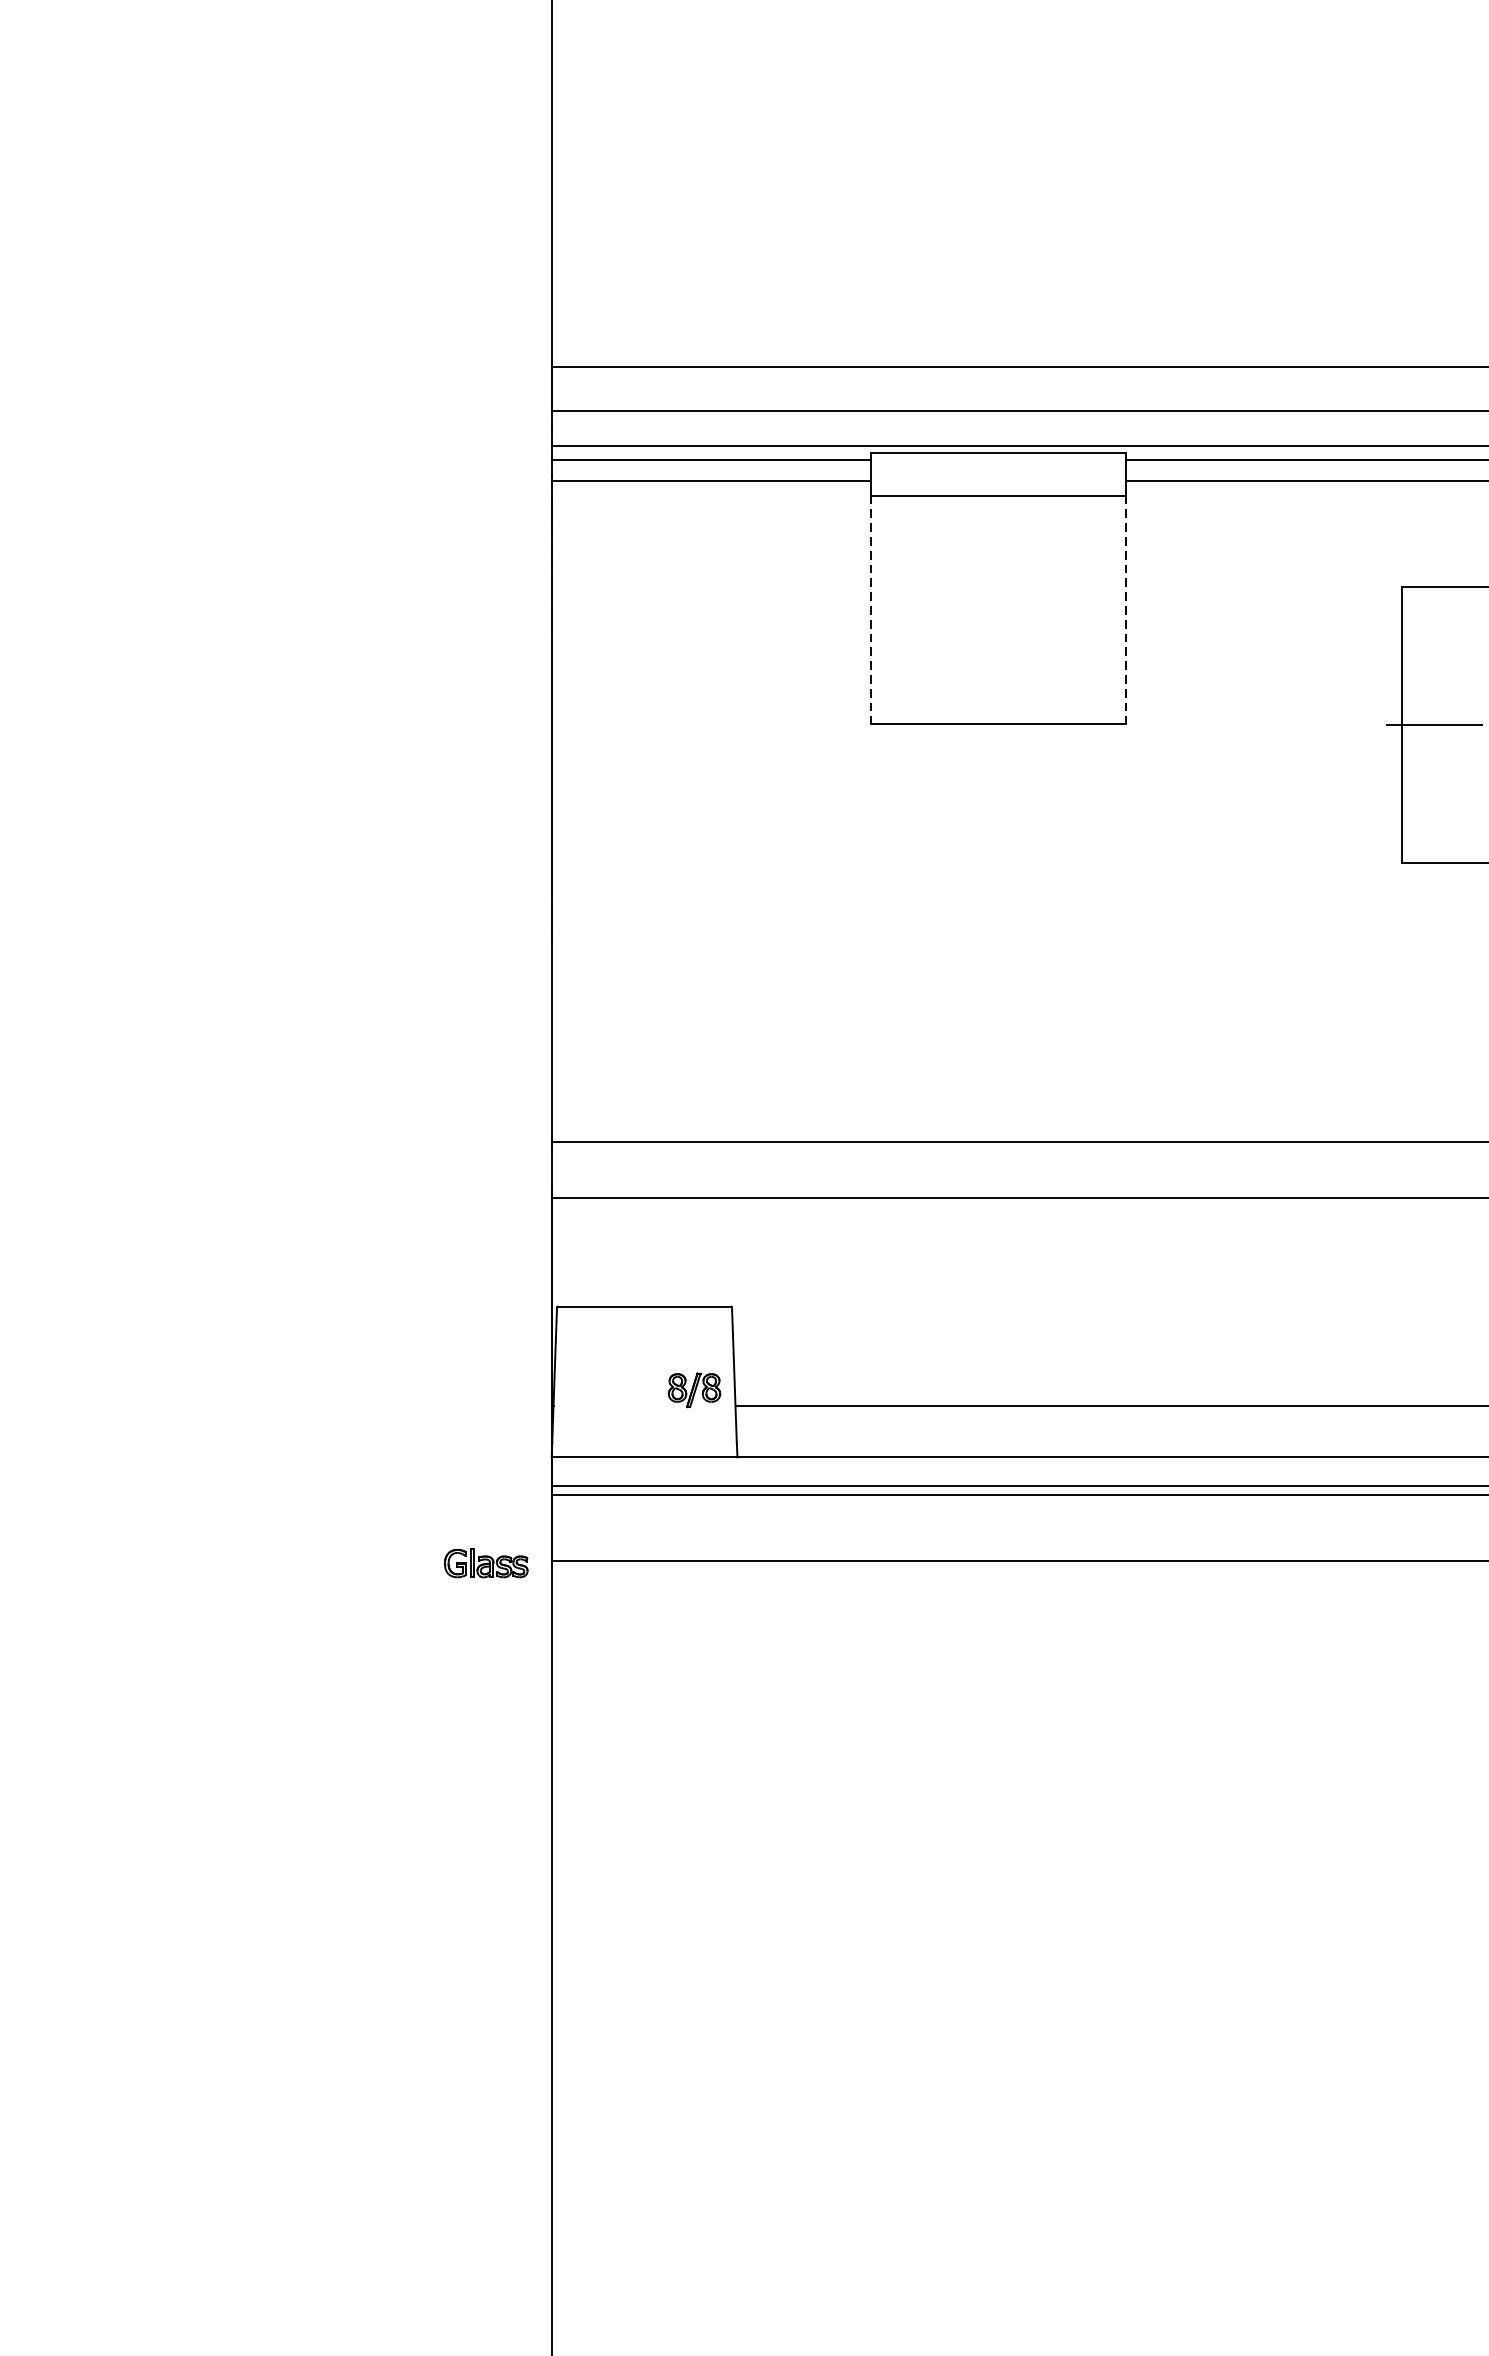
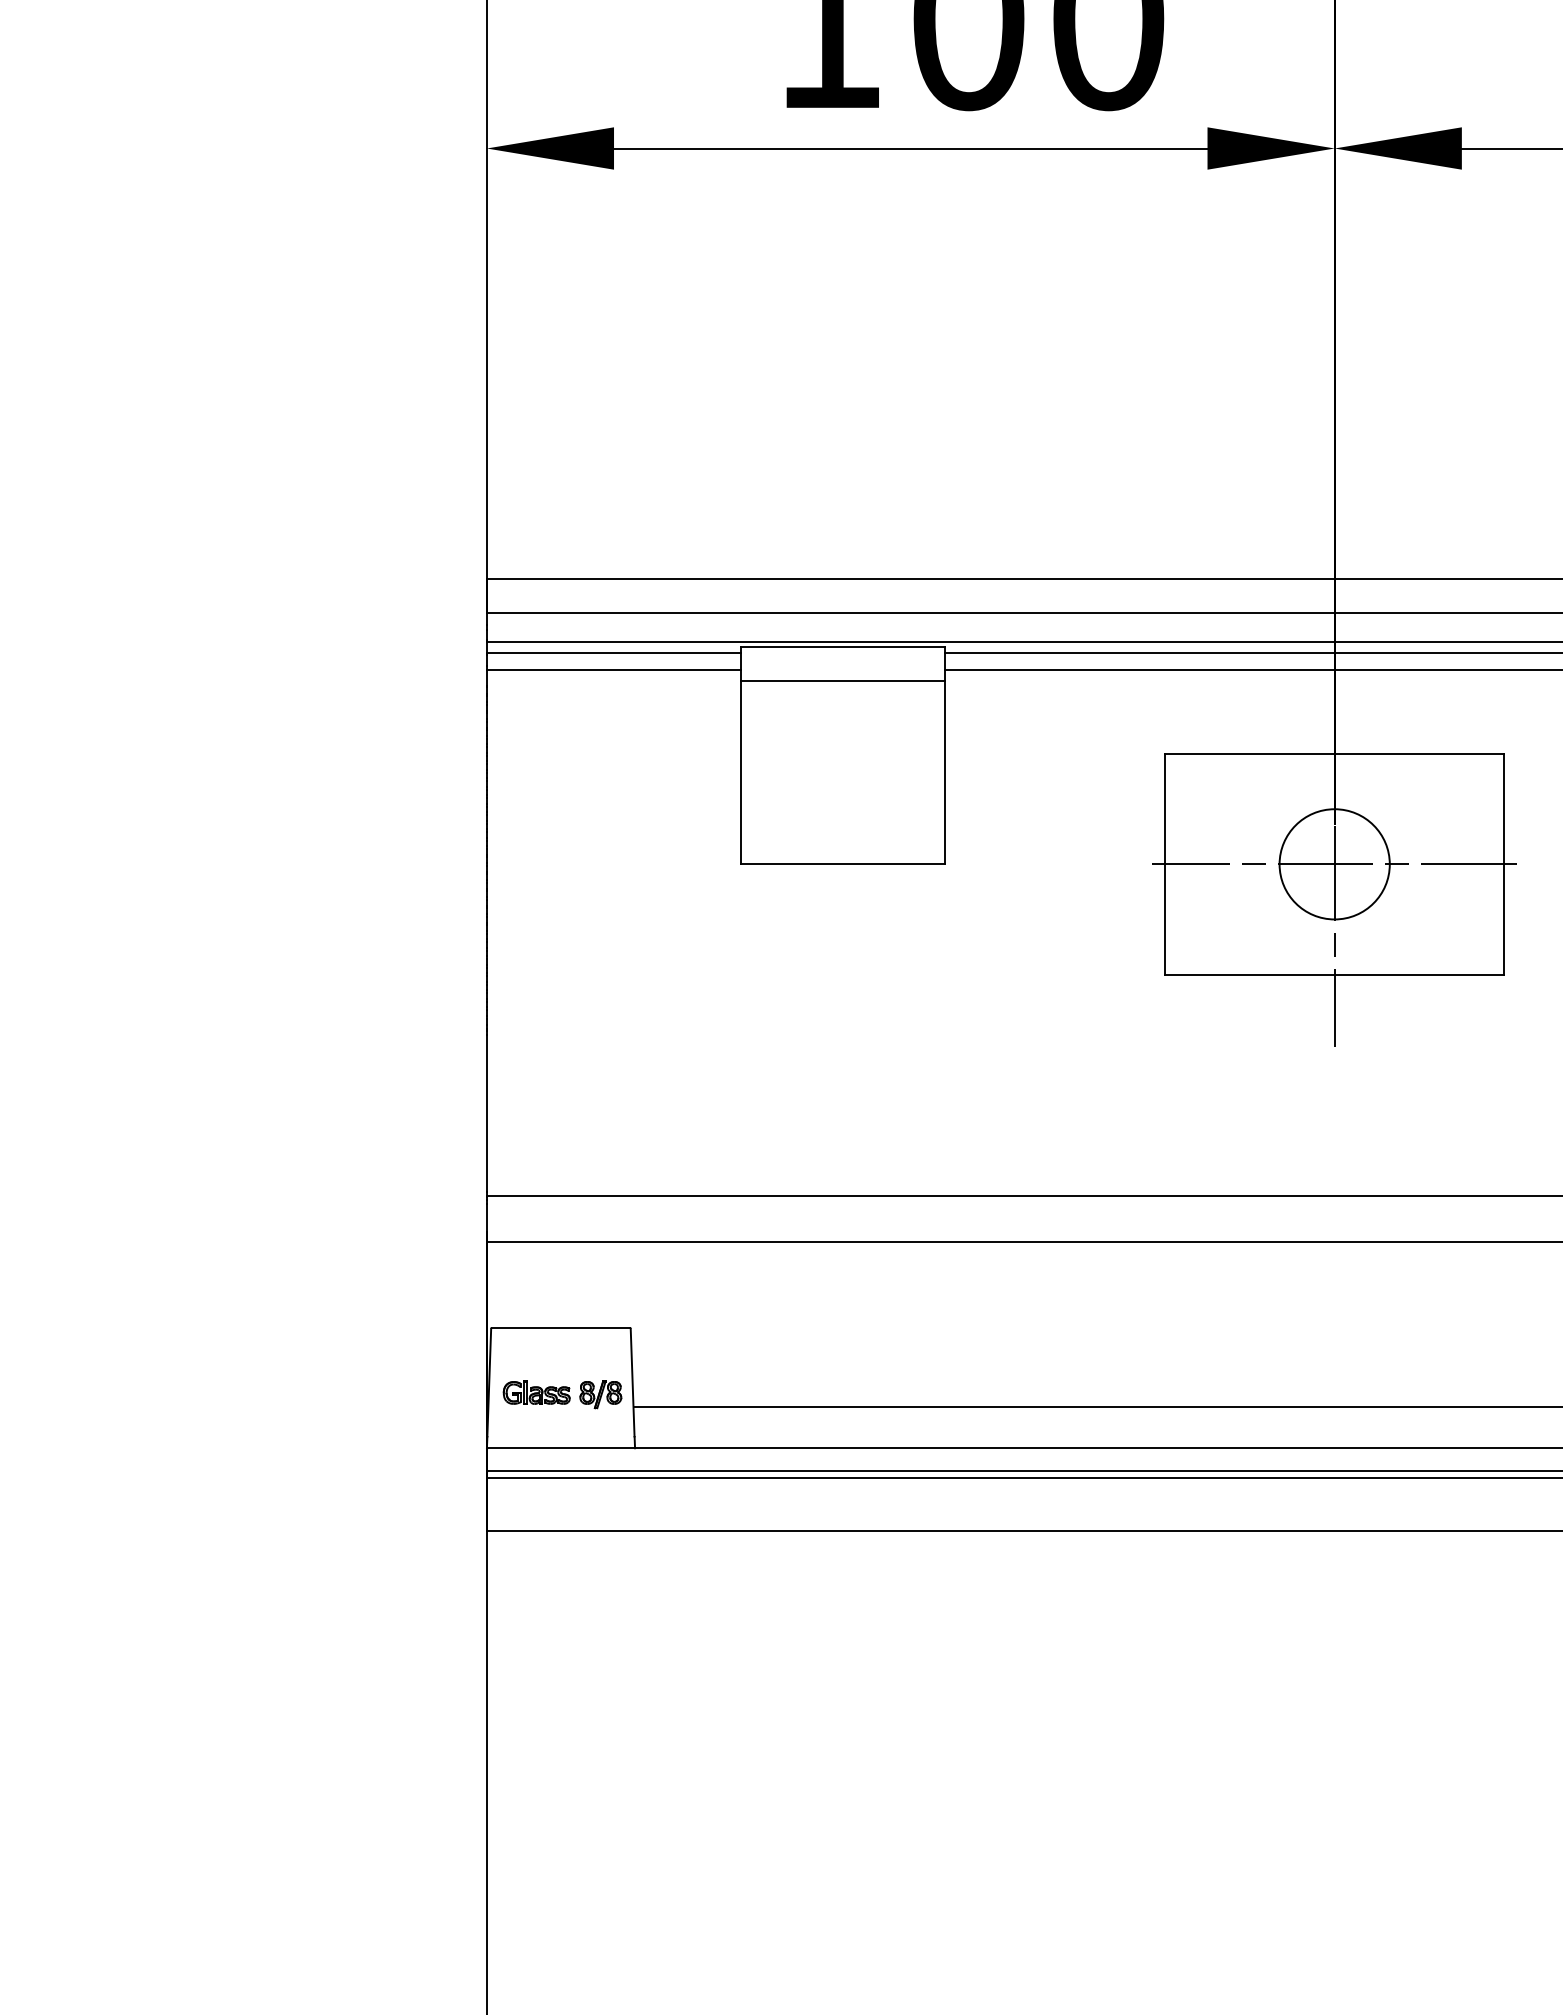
line: (870, 610) -> (741, 772), dashed -> solid
line: (1125, 610) -> (944, 772), dashed -> solid
part: (485, 1562) -> (536, 1392), moved

